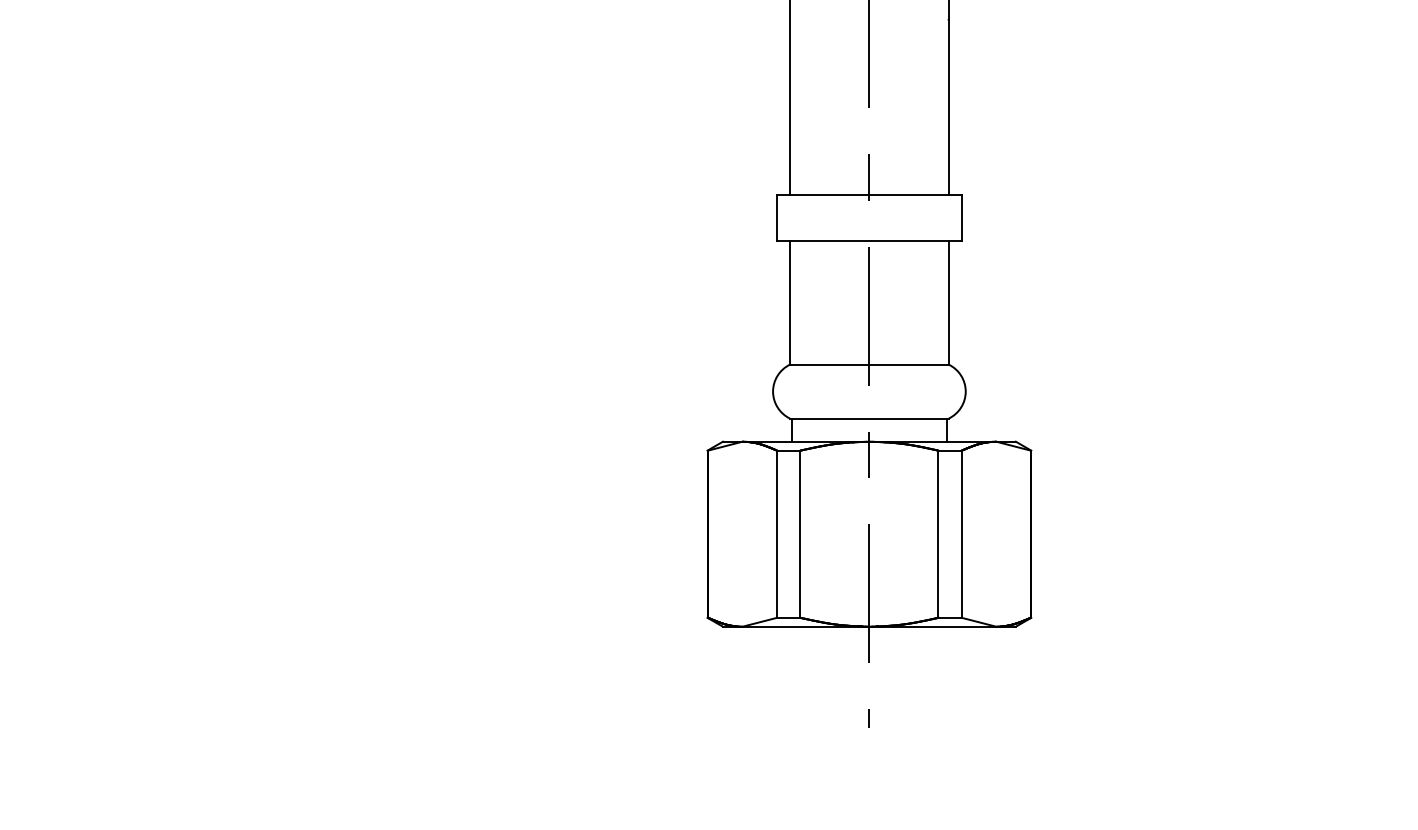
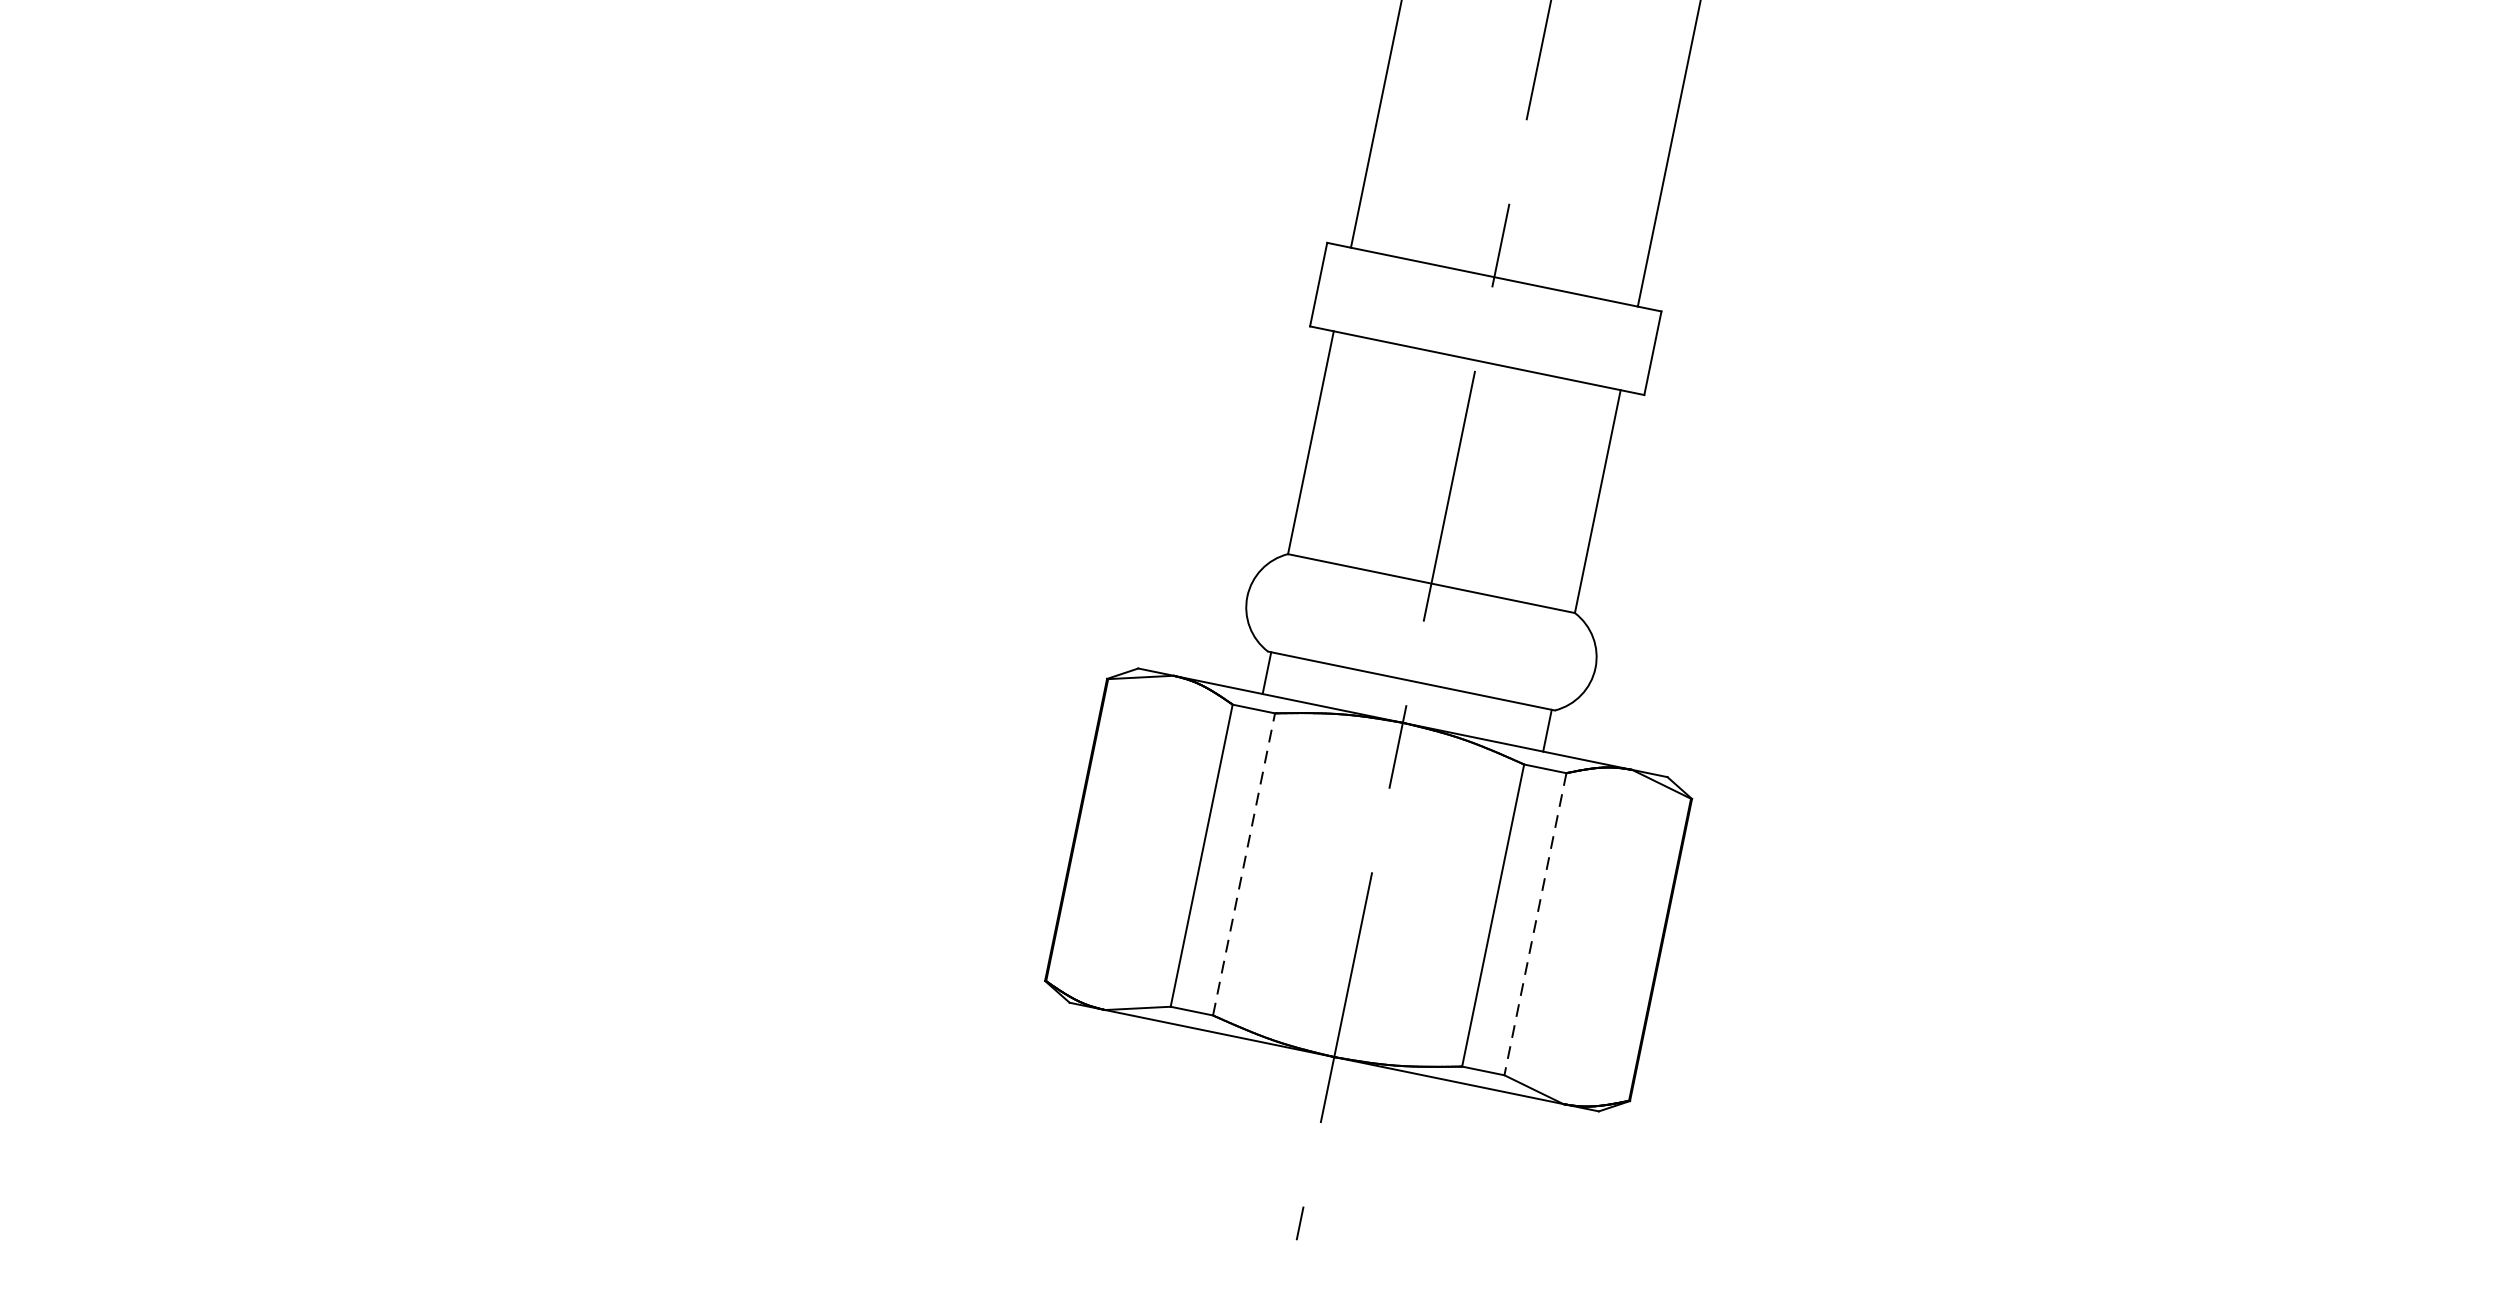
line: (800, 534) -> (1243, 864), solid -> dashed
line: (961, 534) -> (1534, 924), solid -> dashed

